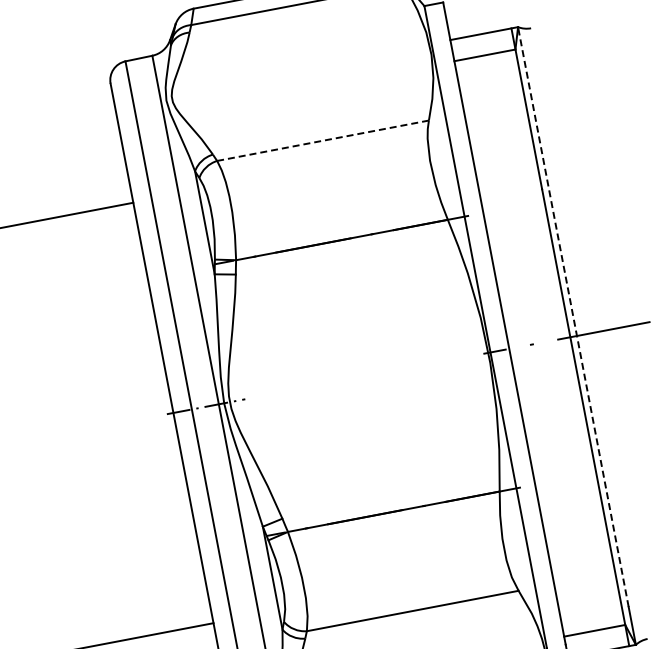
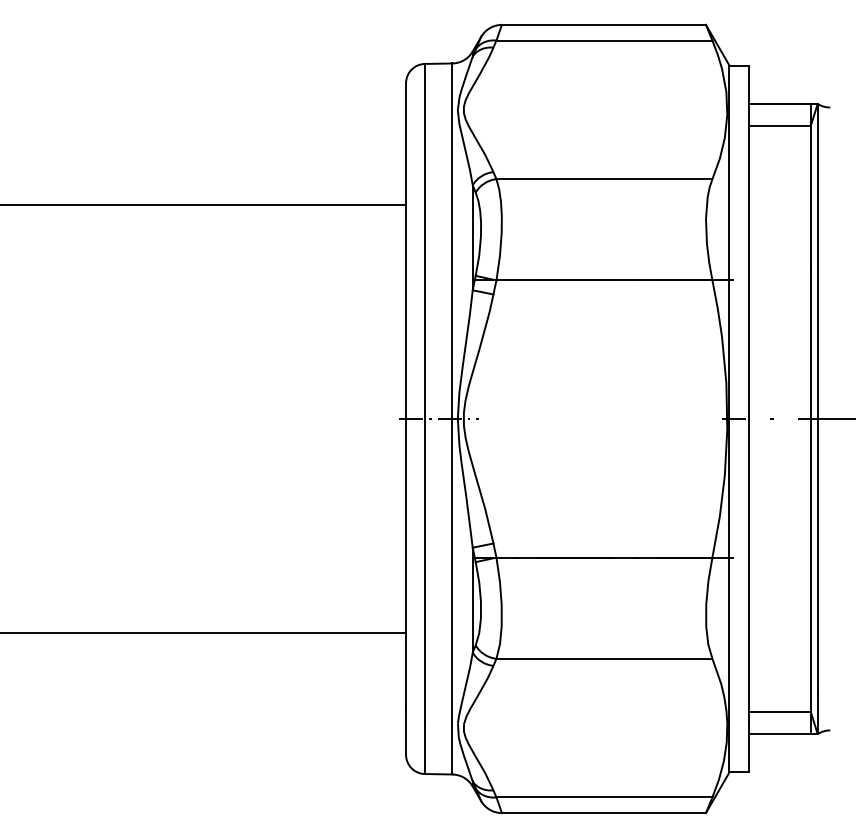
line: (323, 141) -> (604, 179), dashed -> solid
line: (573, 316) -> (817, 399), dashed -> solid

